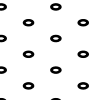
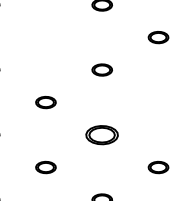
part: (28, 22) -> (45, 37), removed
part: (82, 53) -> (157, 100), removed
part: (55, 69) -> (101, 133), size x1.6

